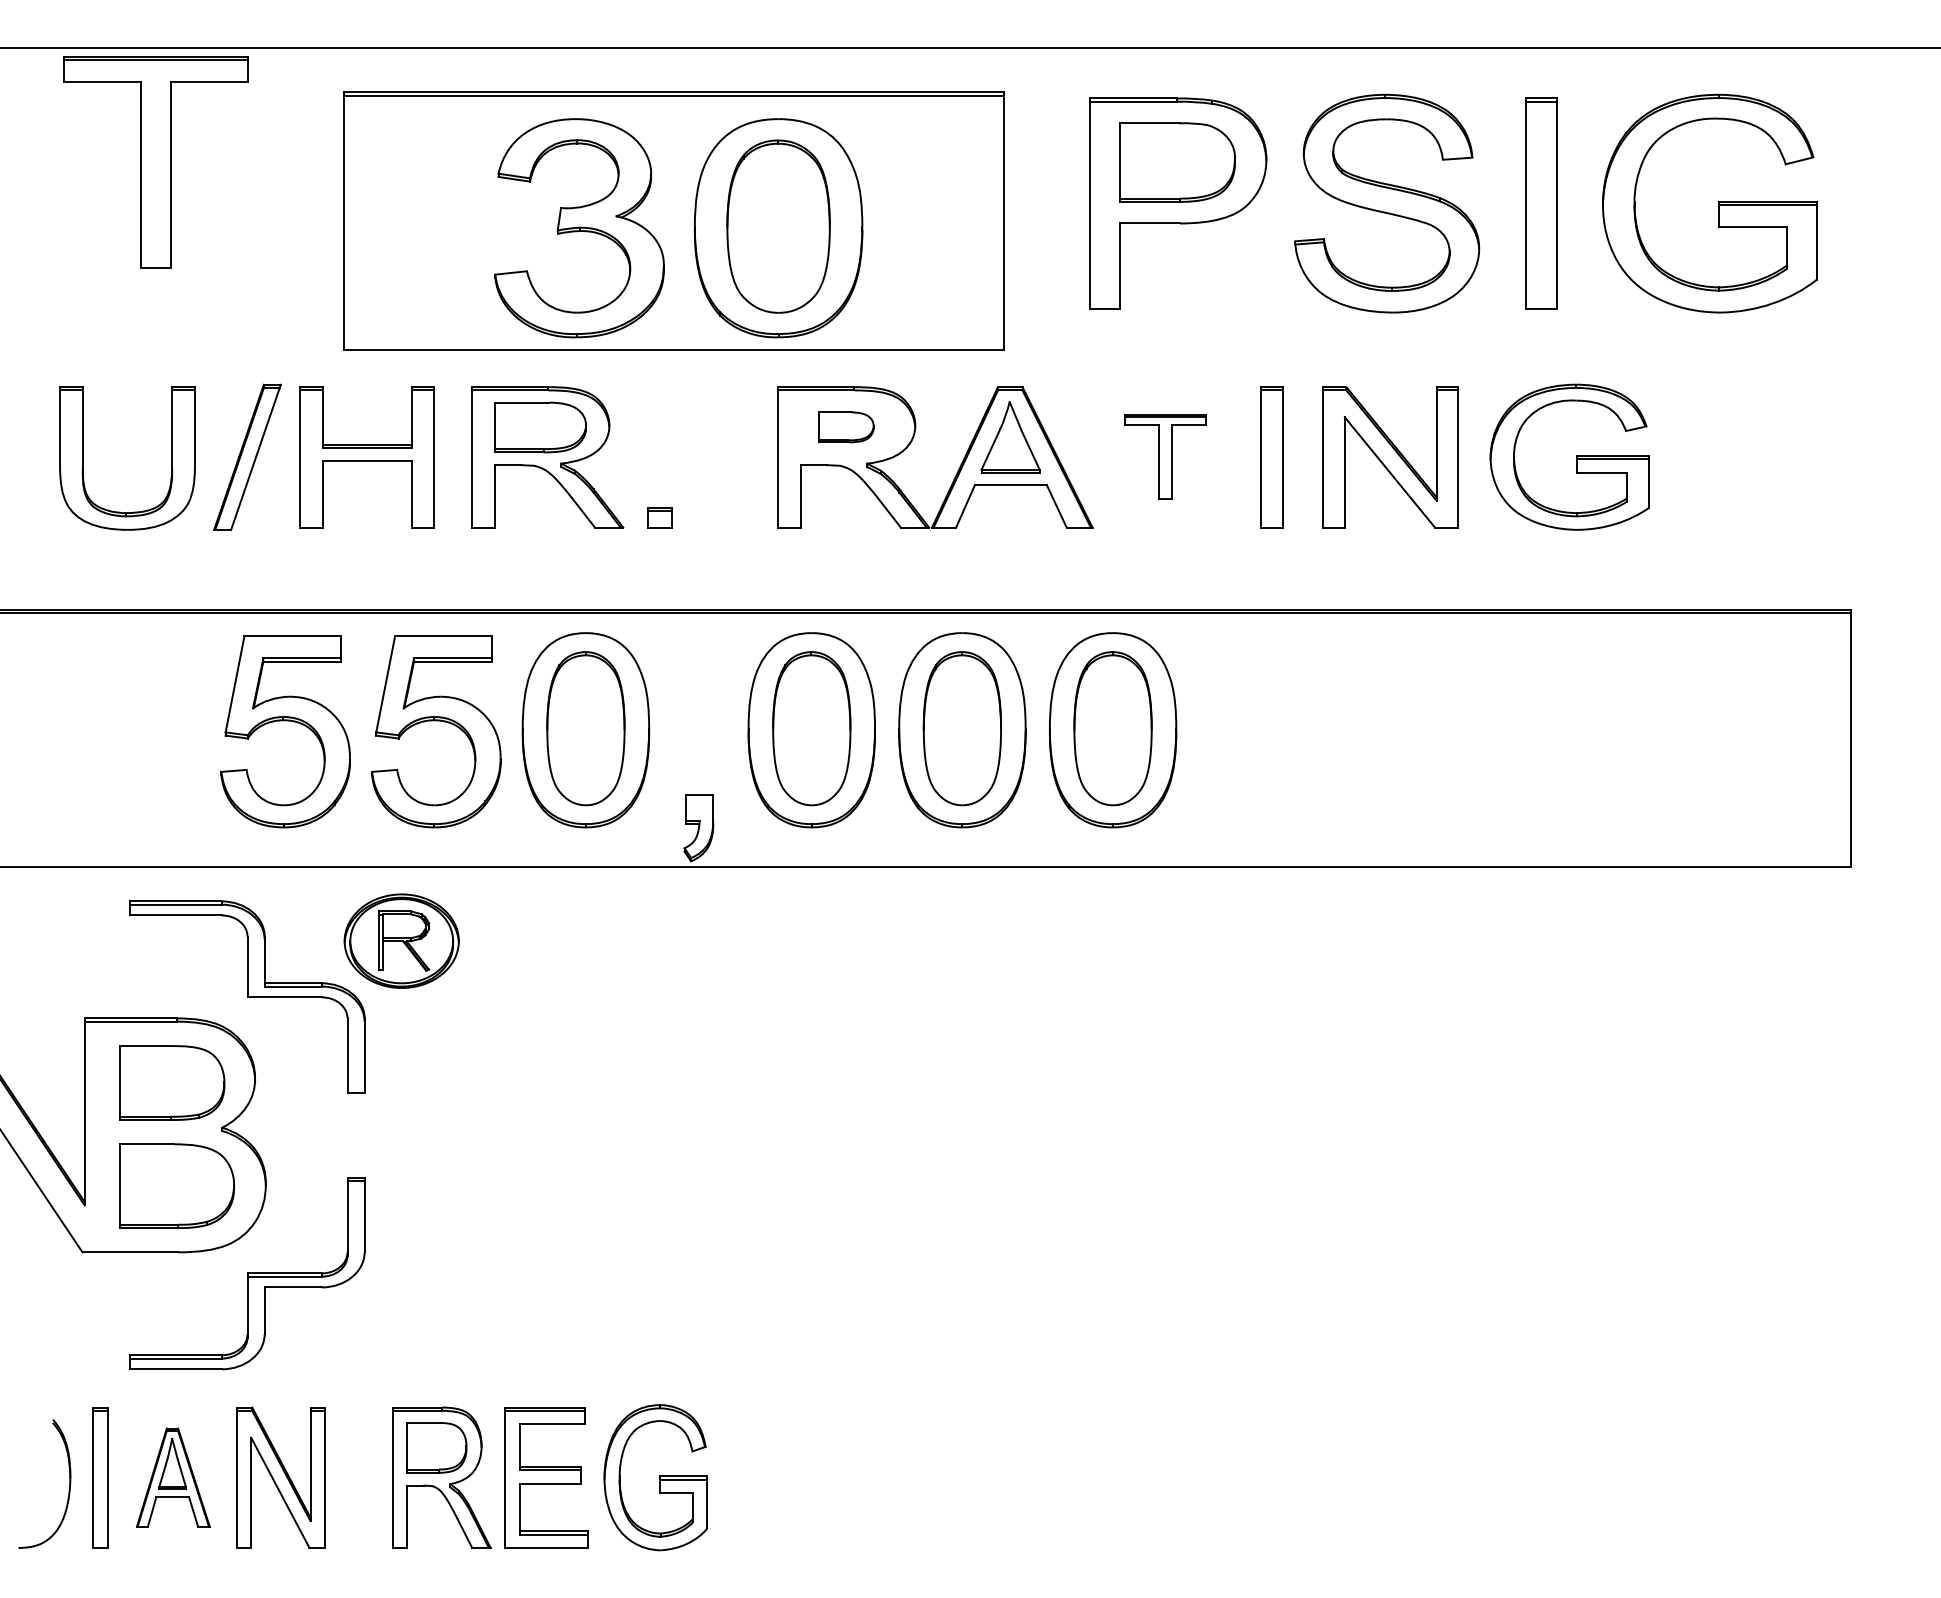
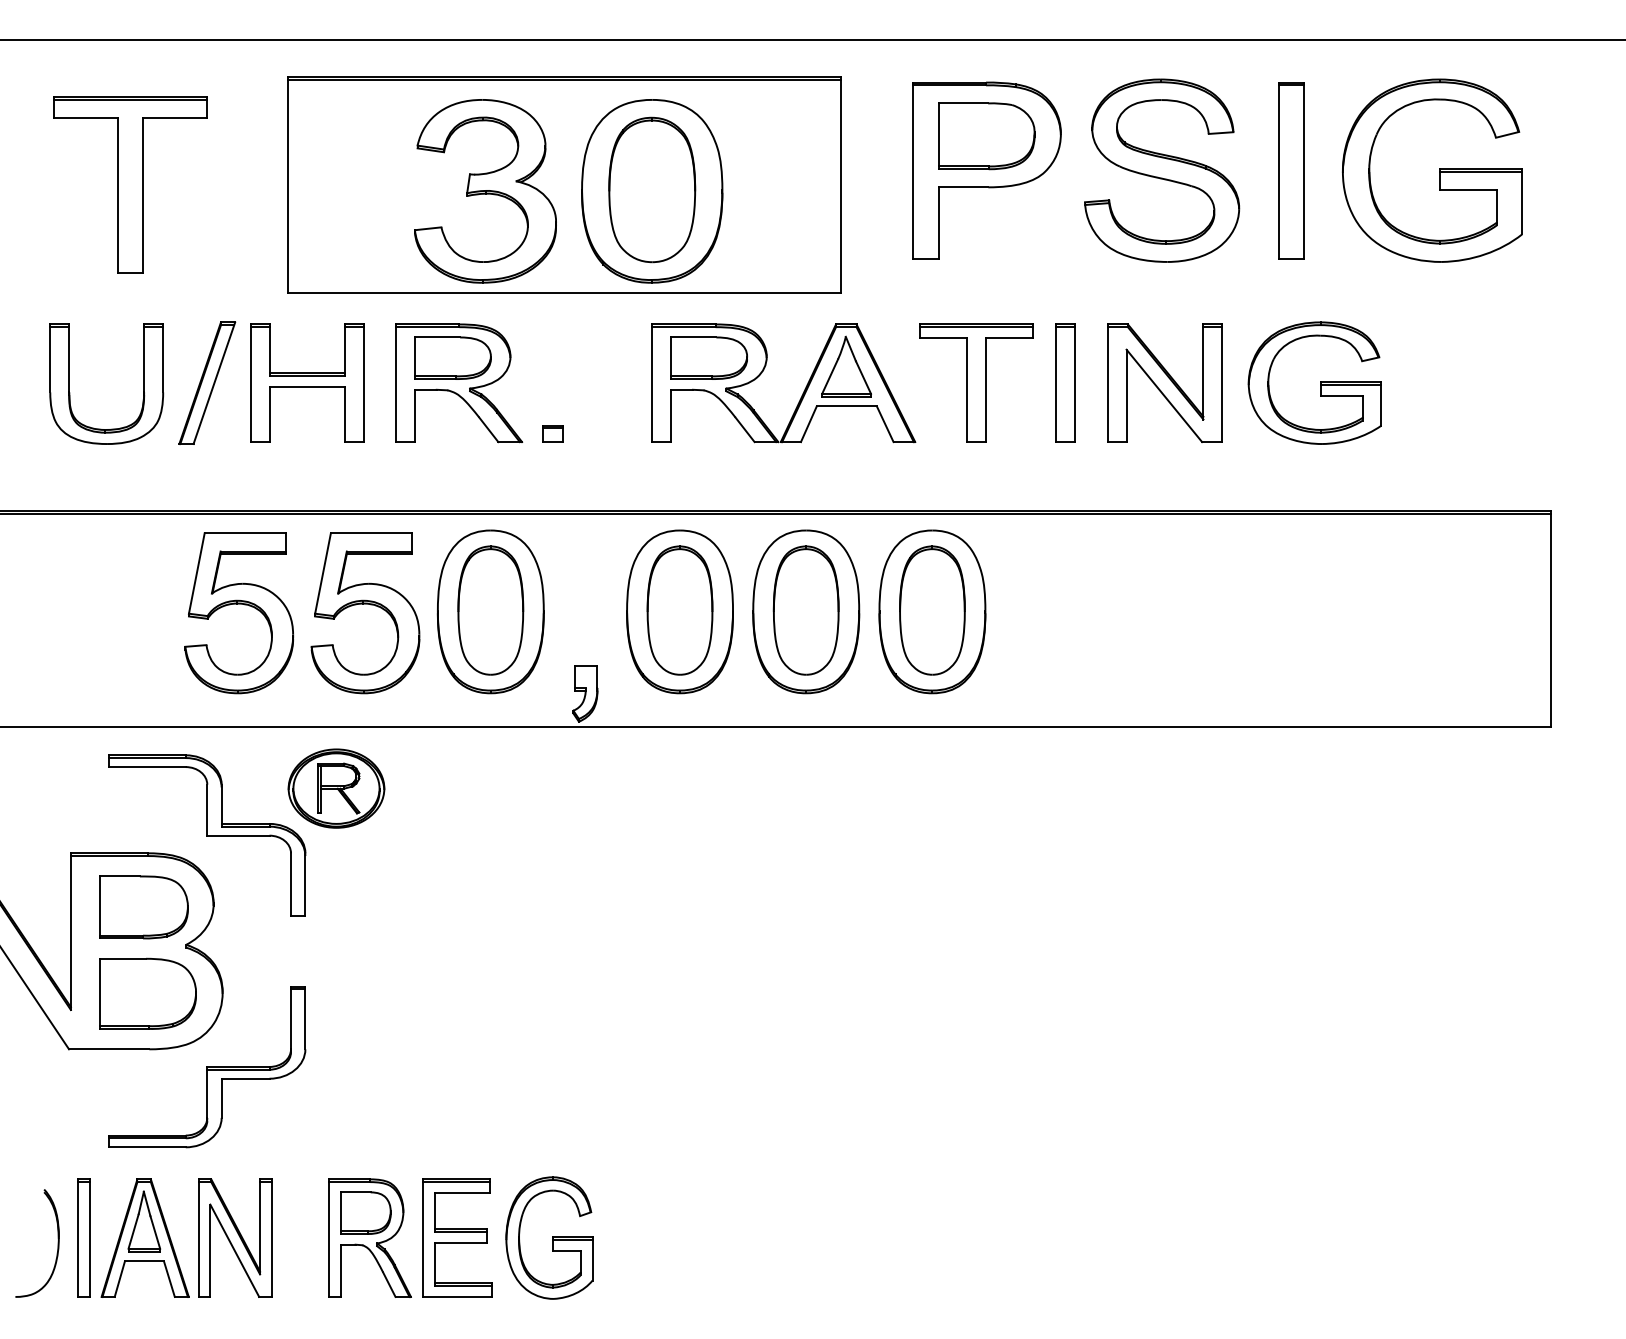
part: (155, 161) -> (130, 184), moved
part: (845, 426) -> (708, 357), size x1.67
part: (1165, 456) -> (976, 382), size x1.67
part: (172, 1476) -> (144, 1237), size x1.43

